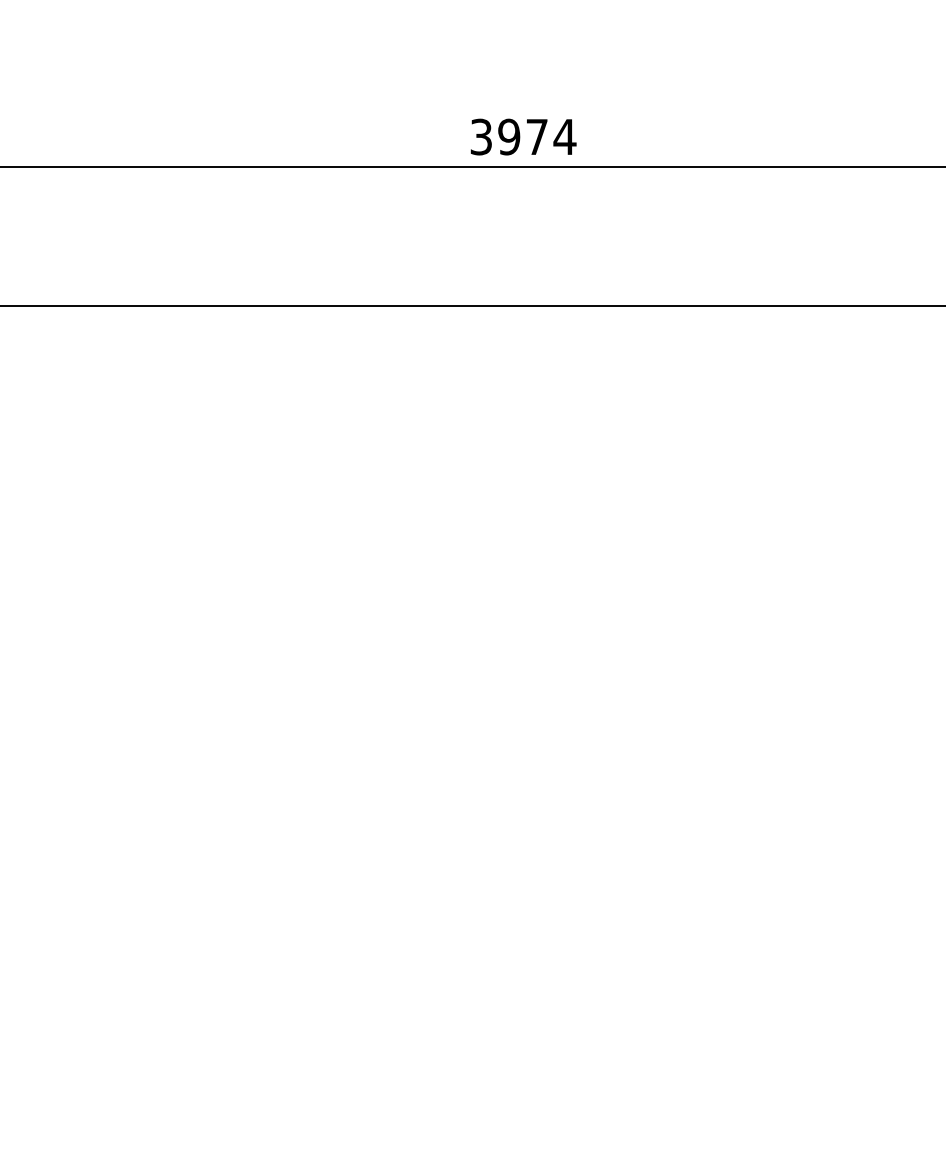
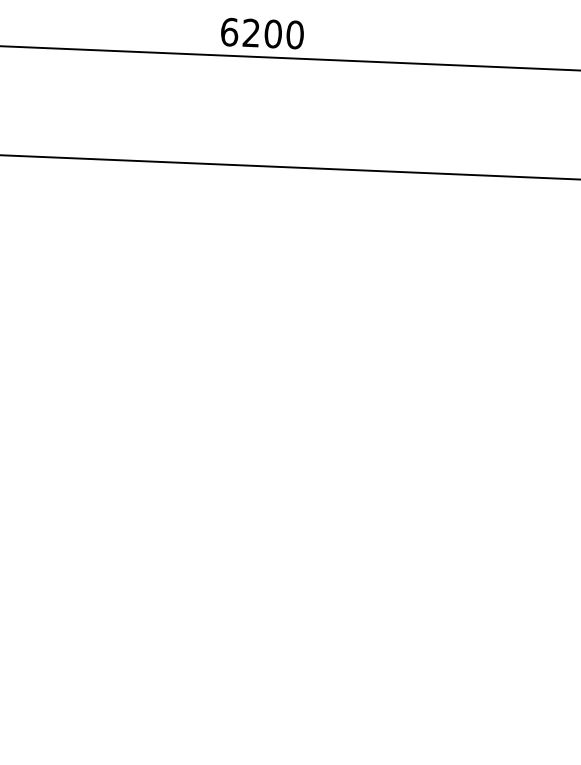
text: (523, 136) -> (262, 33), 3974 -> 6200

